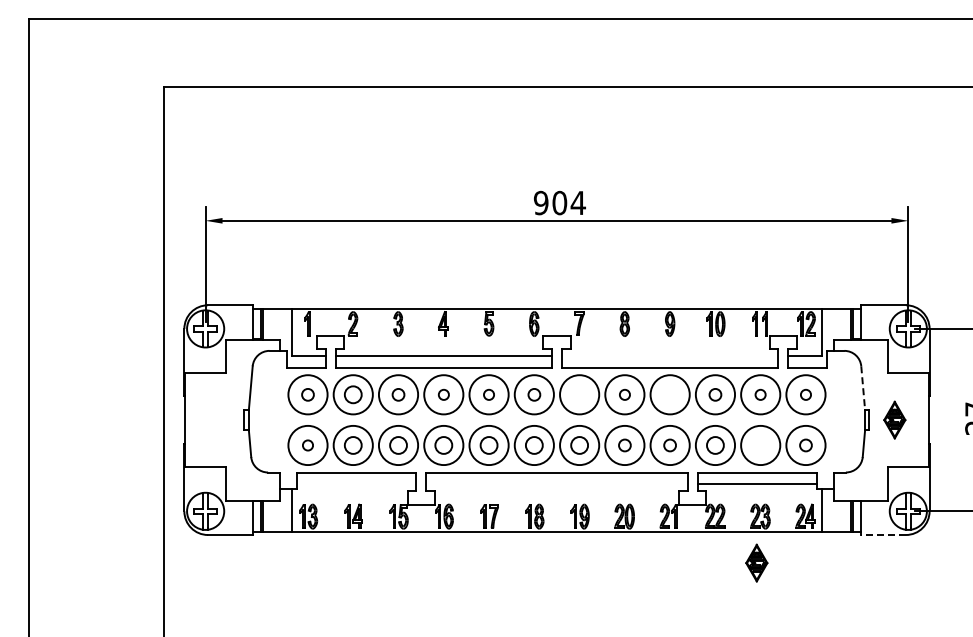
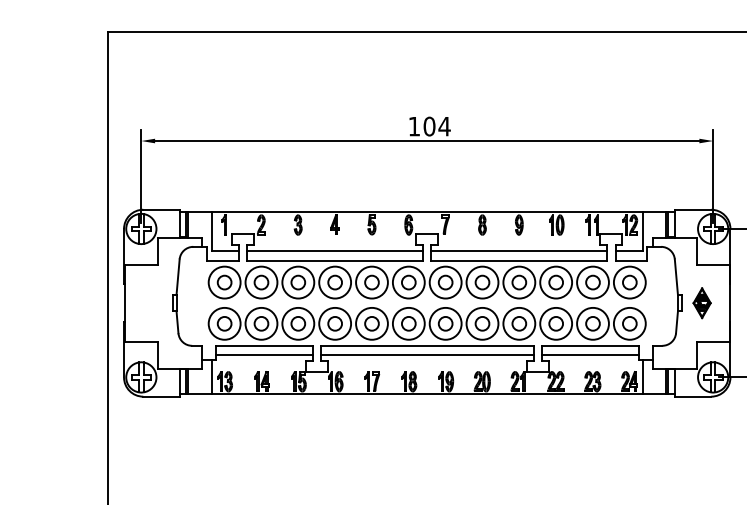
text: (540, 202) -> (413, 126), 904 -> 104
line: (670, 355) -> (519, 250), added
line: (863, 388) -> (676, 277), dashed -> solid
circle: (307, 394) -> (224, 282), size x1.43
circle: (398, 394) -> (298, 282), size x1.43
circle: (443, 394) -> (334, 282), size x1.67
circle: (488, 394) -> (371, 282), size x1.67
circle: (534, 394) -> (408, 282), size x1.43
circle: (579, 394) -> (445, 282), added
circle: (624, 394) -> (482, 282), size x1.67
circle: (669, 394) -> (518, 282), added
circle: (715, 394) -> (556, 282), size x1.43
circle: (760, 394) -> (592, 282), size x1.67
circle: (805, 394) -> (629, 282), size x1.67
circle: (307, 445) -> (224, 323), size x1.67
circle: (624, 445) -> (482, 323), size x1.43
circle: (669, 445) -> (518, 323), size x1.43
circle: (760, 445) -> (592, 323), added
circle: (805, 445) -> (629, 323), size x1.43
line: (356, 484) -> (264, 355), added
line: (556, 484) -> (426, 355), added
line: (883, 535) -> (692, 397), dashed -> solid
part: (756, 562) -> (589, 419), removed

